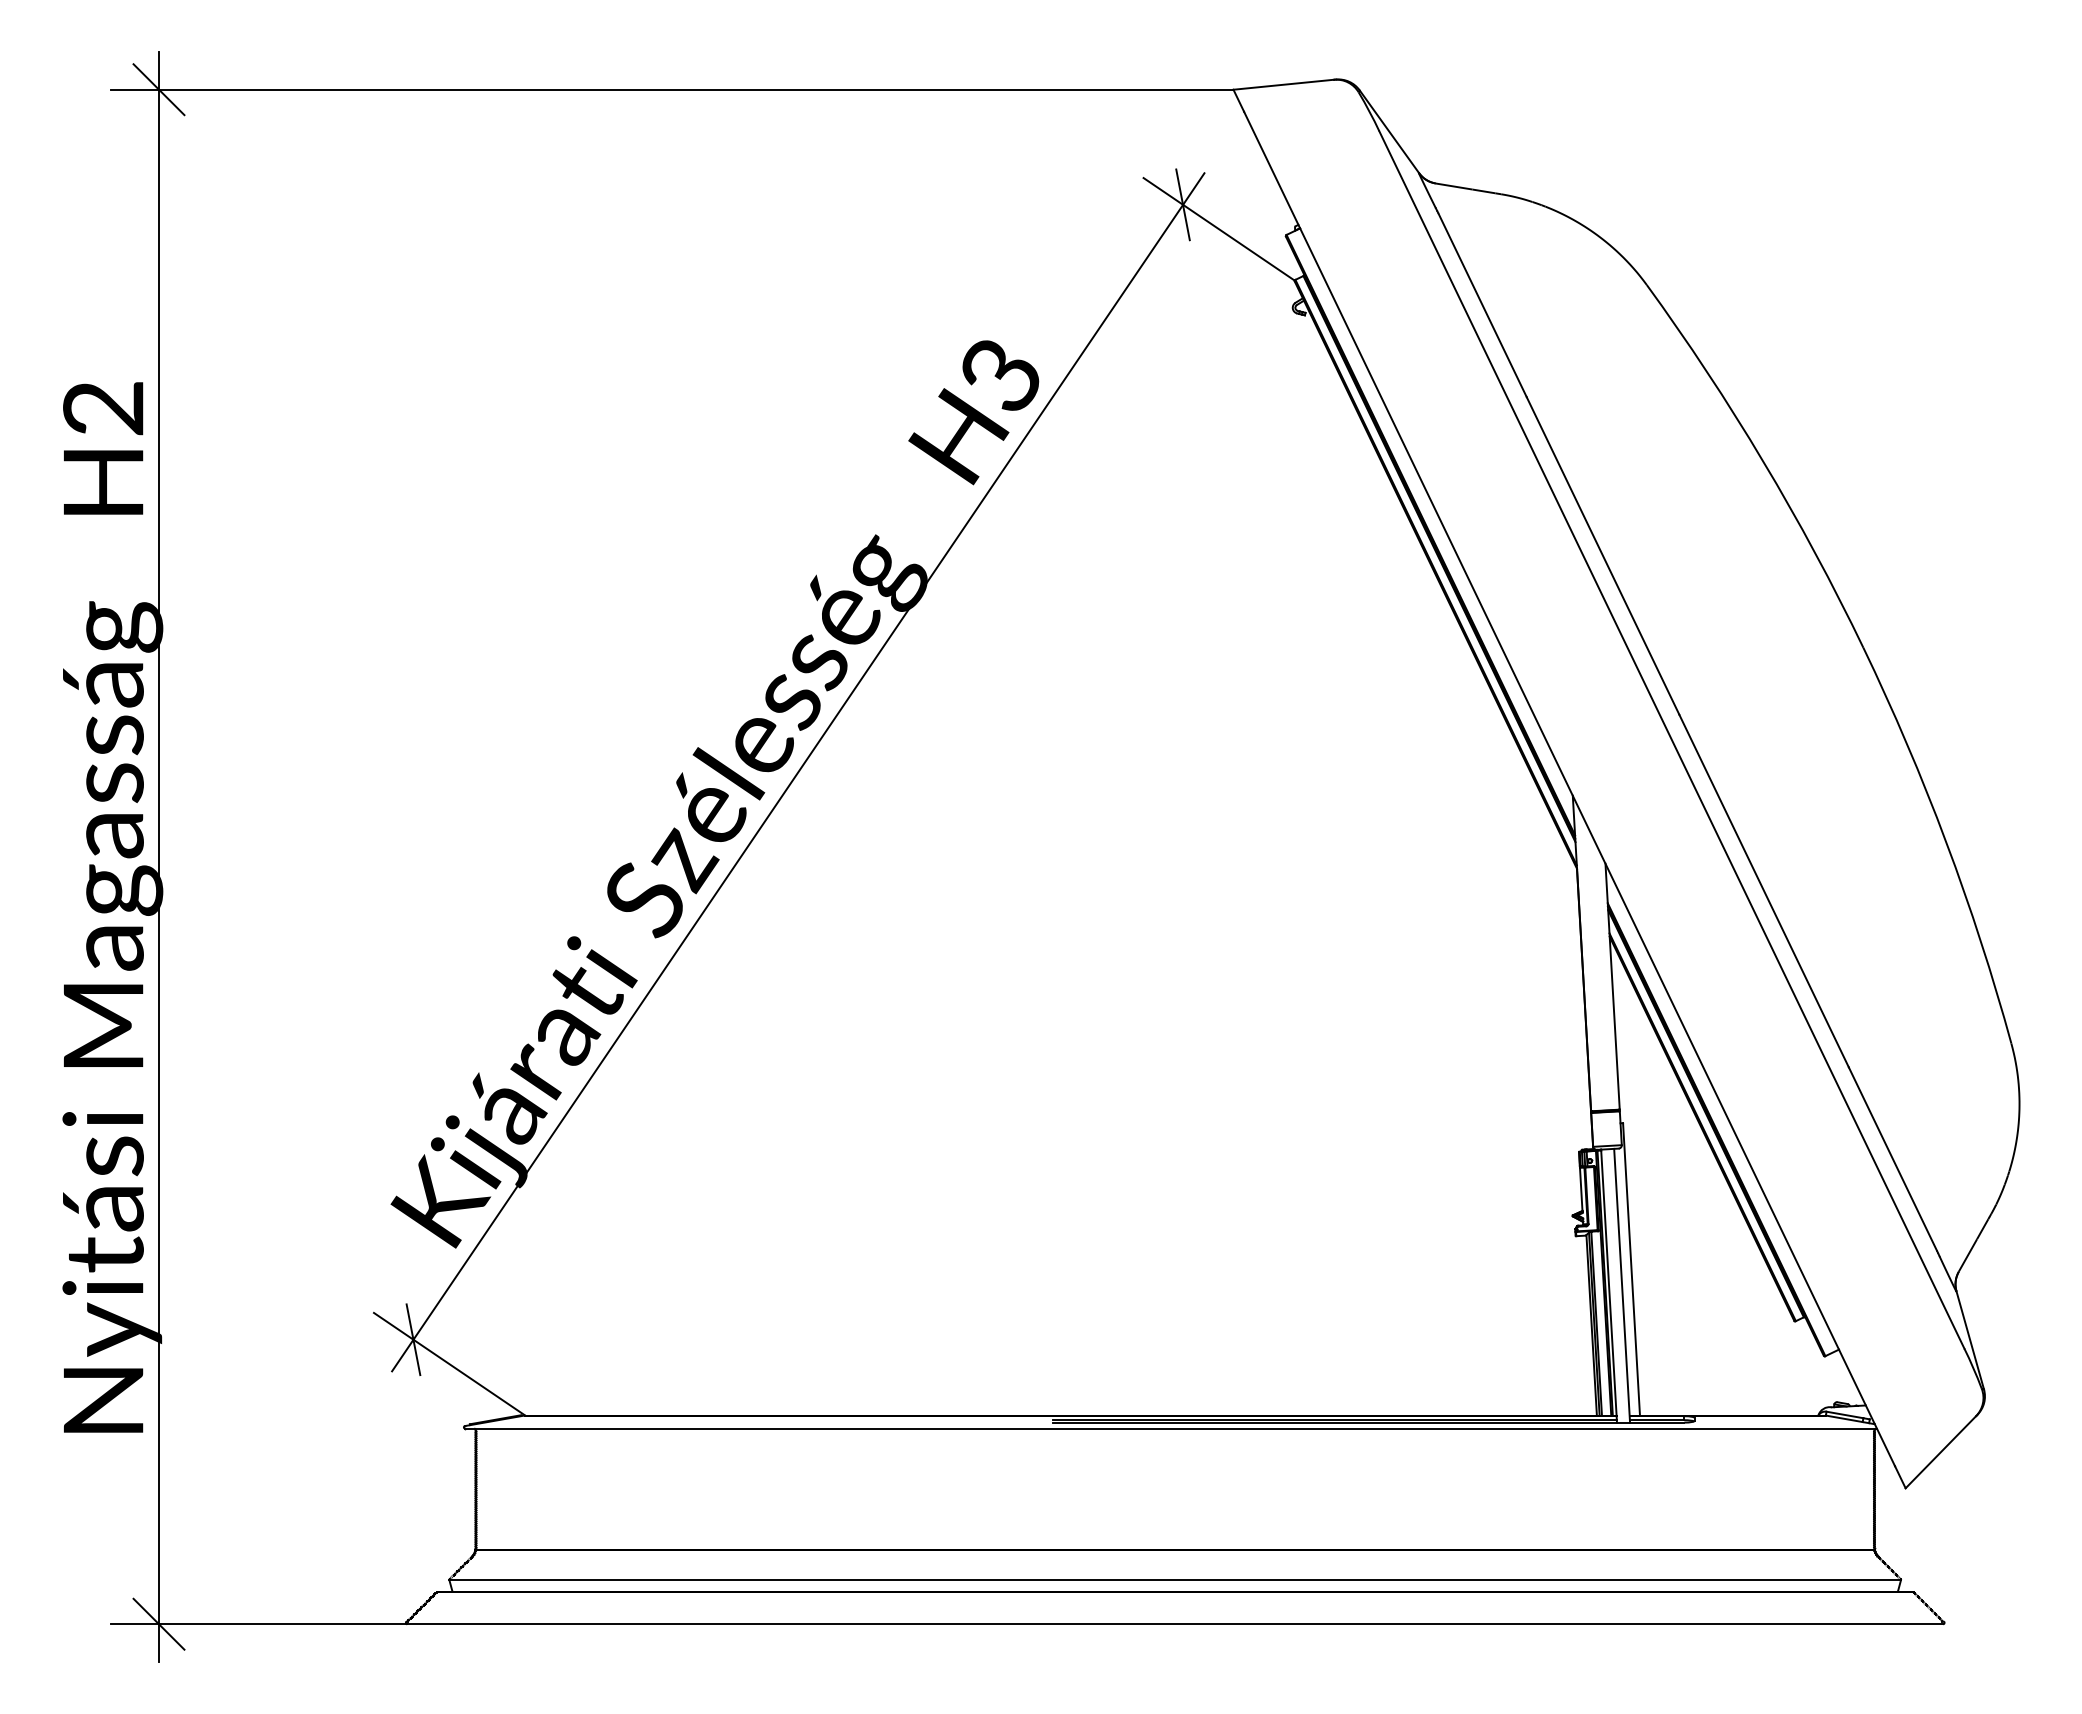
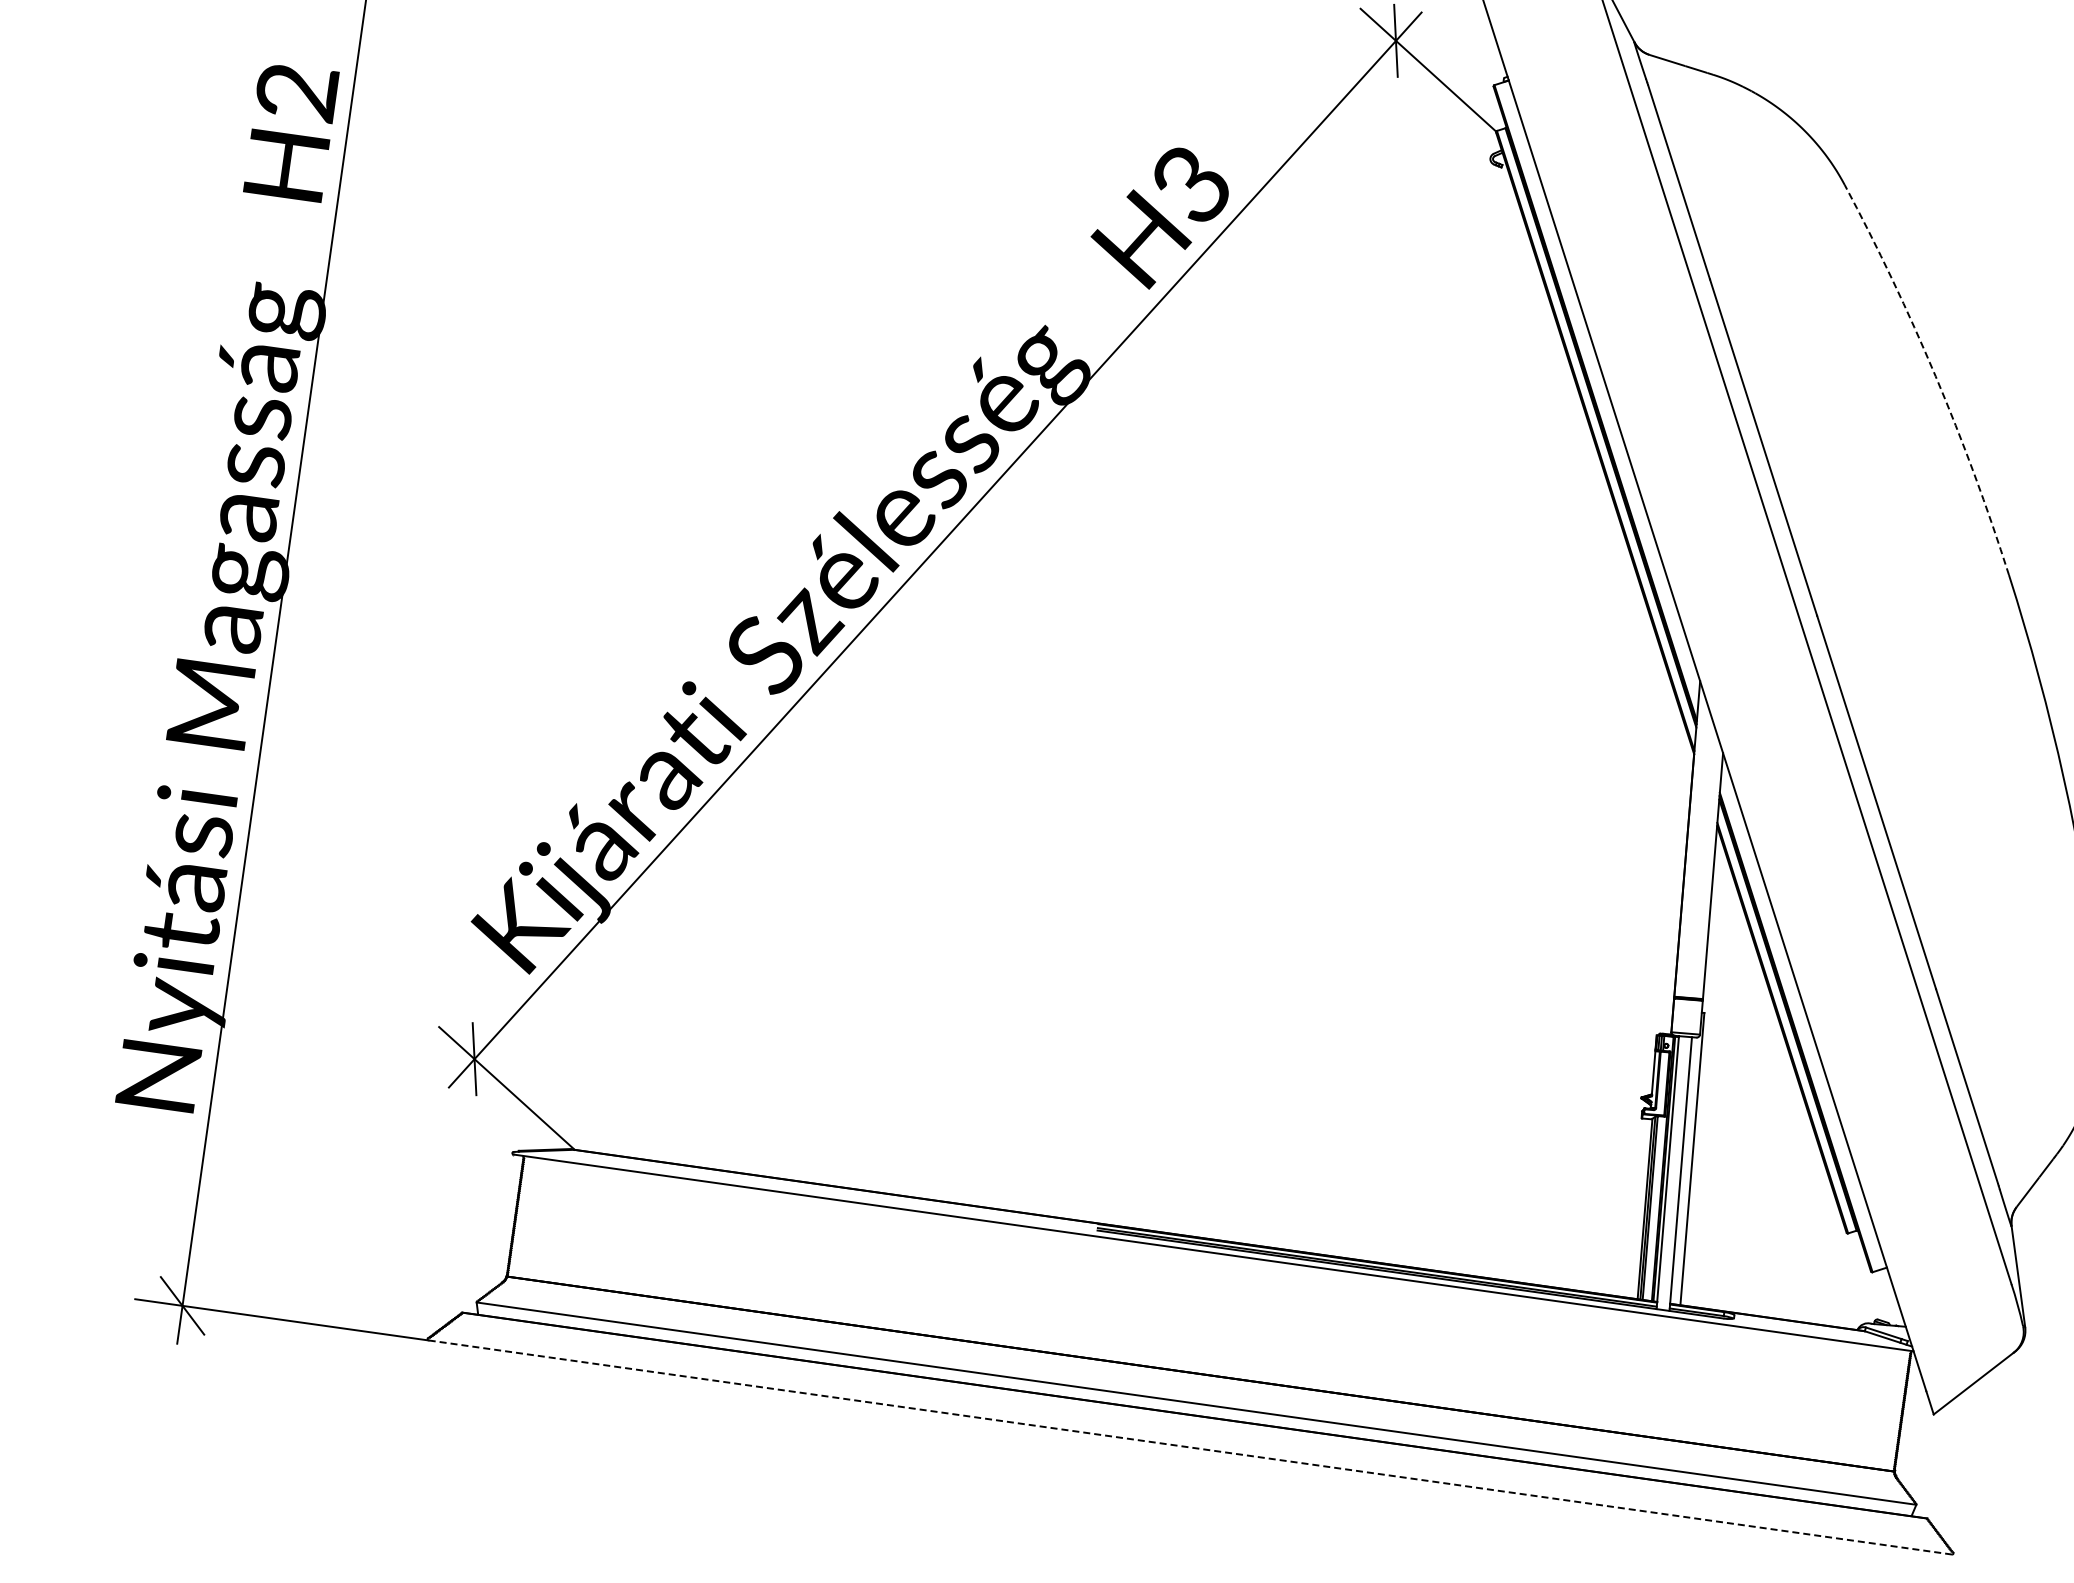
arc: (1763, 461) -> (1935, 376), solid -> dashed
line: (1174, 1624) -> (1189, 1447), solid -> dashed

